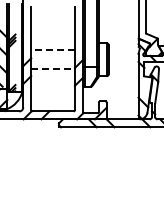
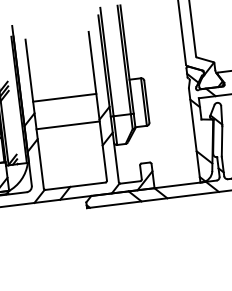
line: (53, 50) -> (65, 98), dashed -> solid
line: (53, 69) -> (68, 125), dashed -> solid

